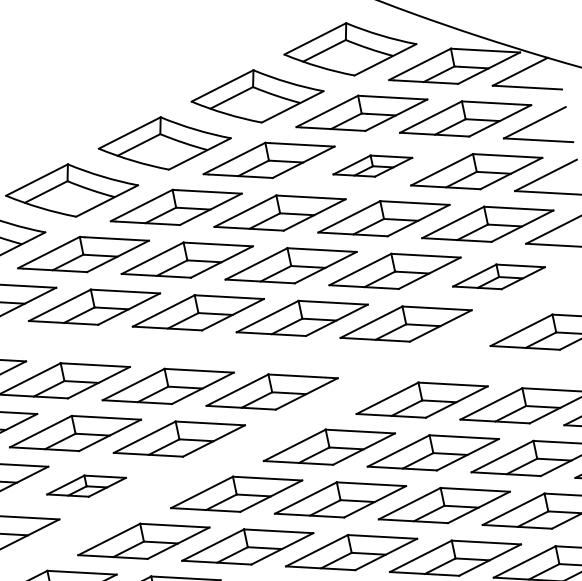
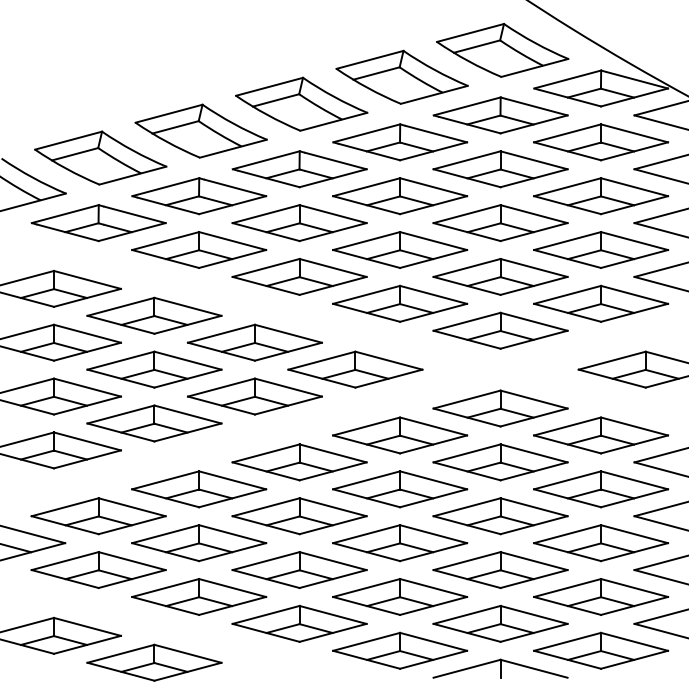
part: (372, 166) -> (500, 169), size x1.67
part: (499, 276) -> (601, 303), size x1.43
part: (86, 486) -> (154, 423), size x1.67

